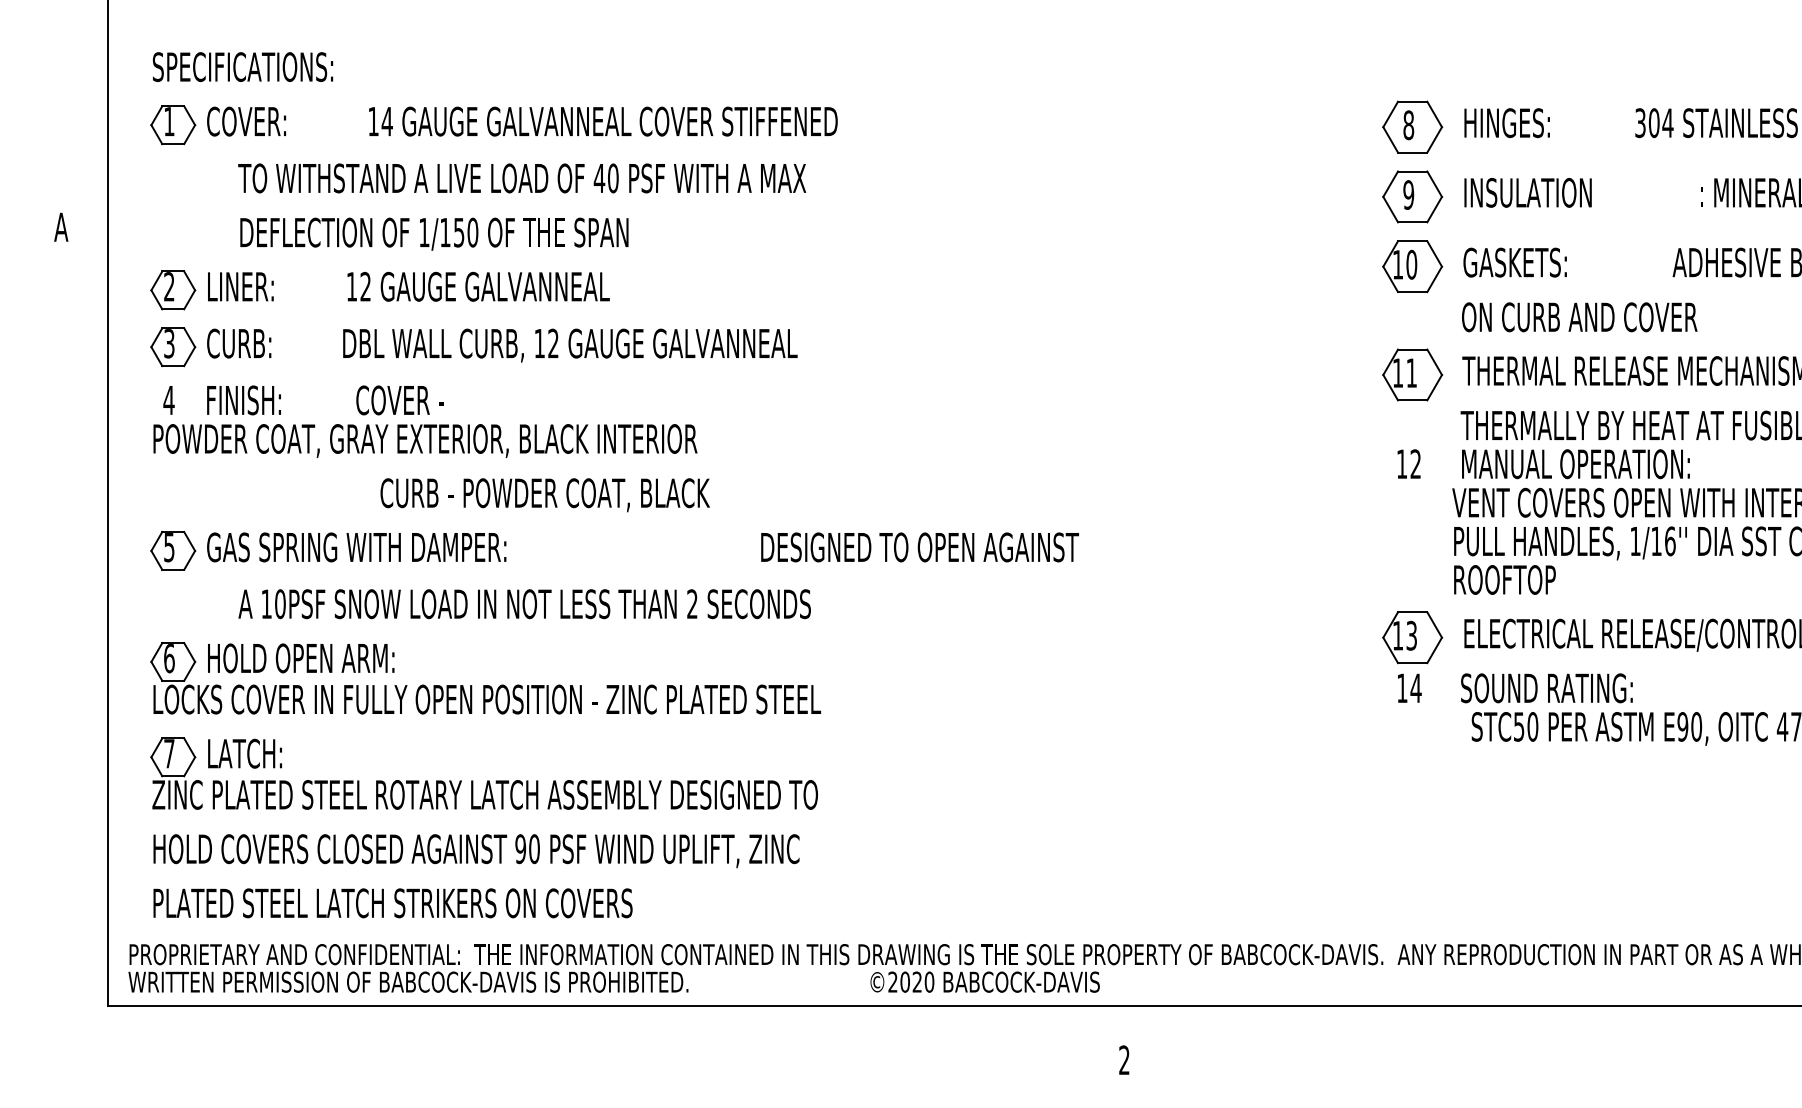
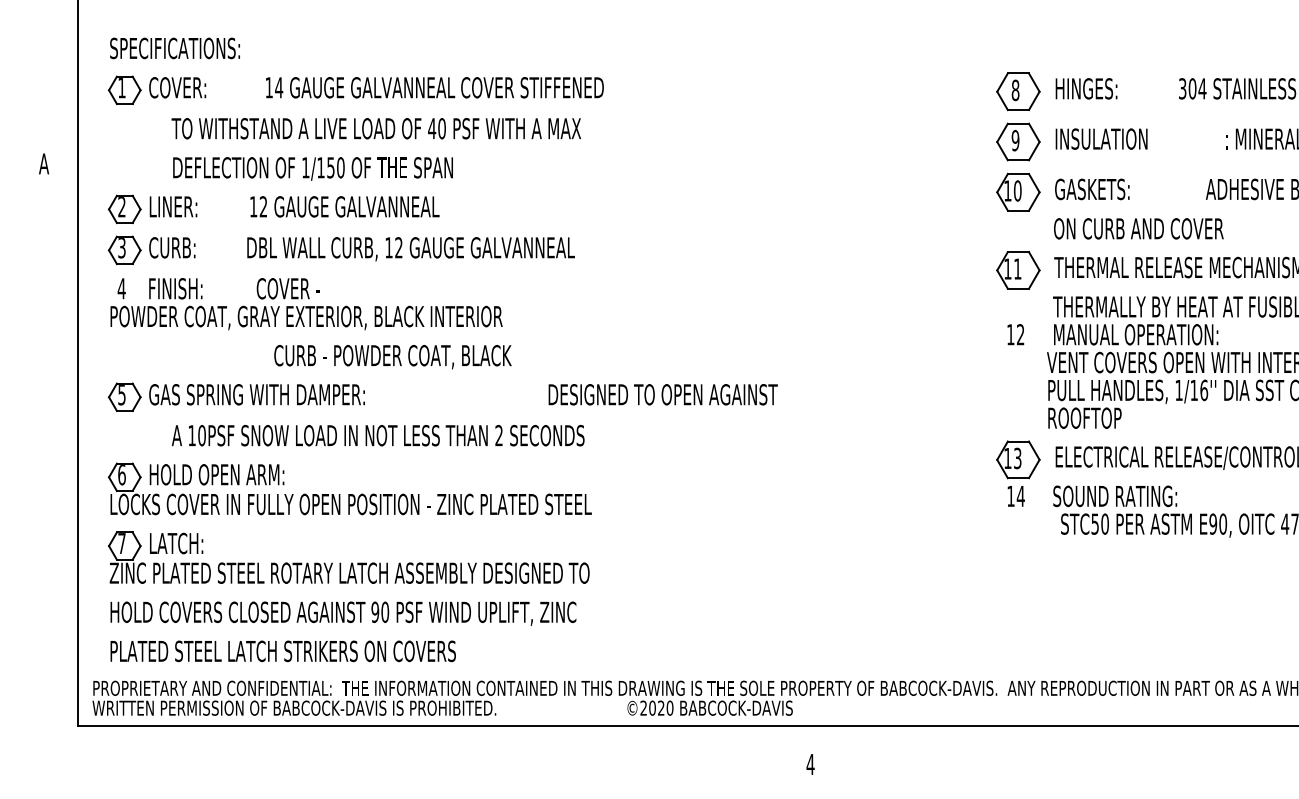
text: (1124, 1059) -> (810, 763), 2 -> 4

